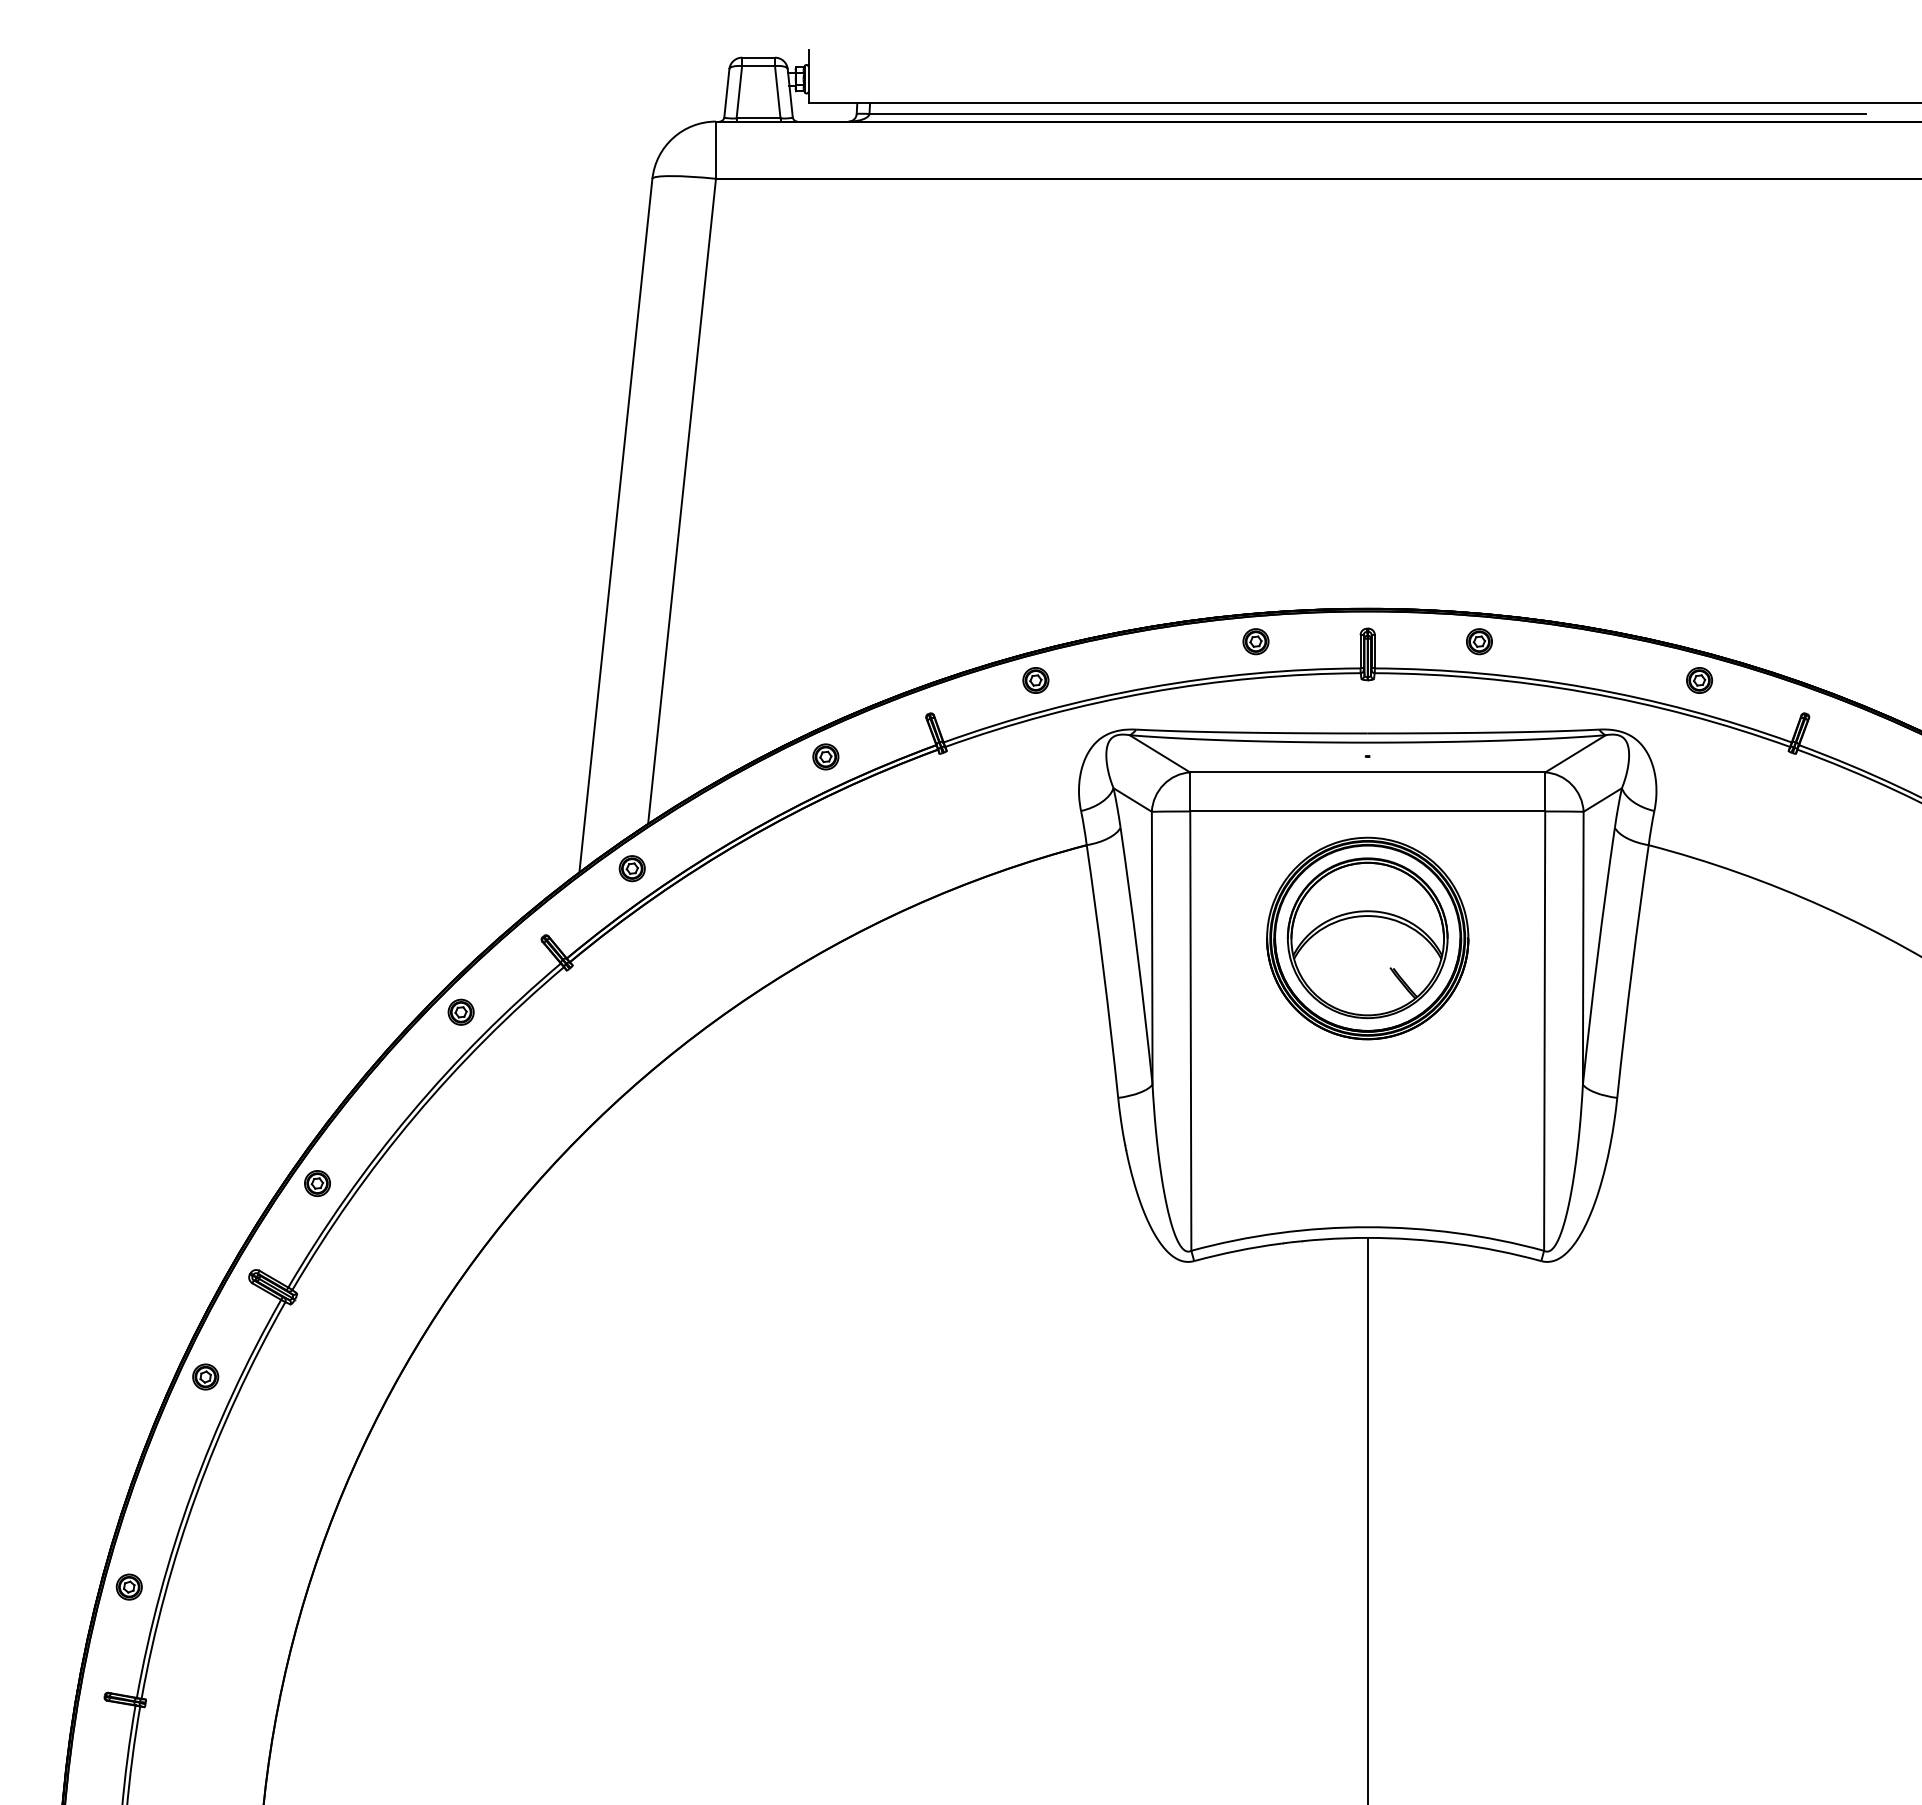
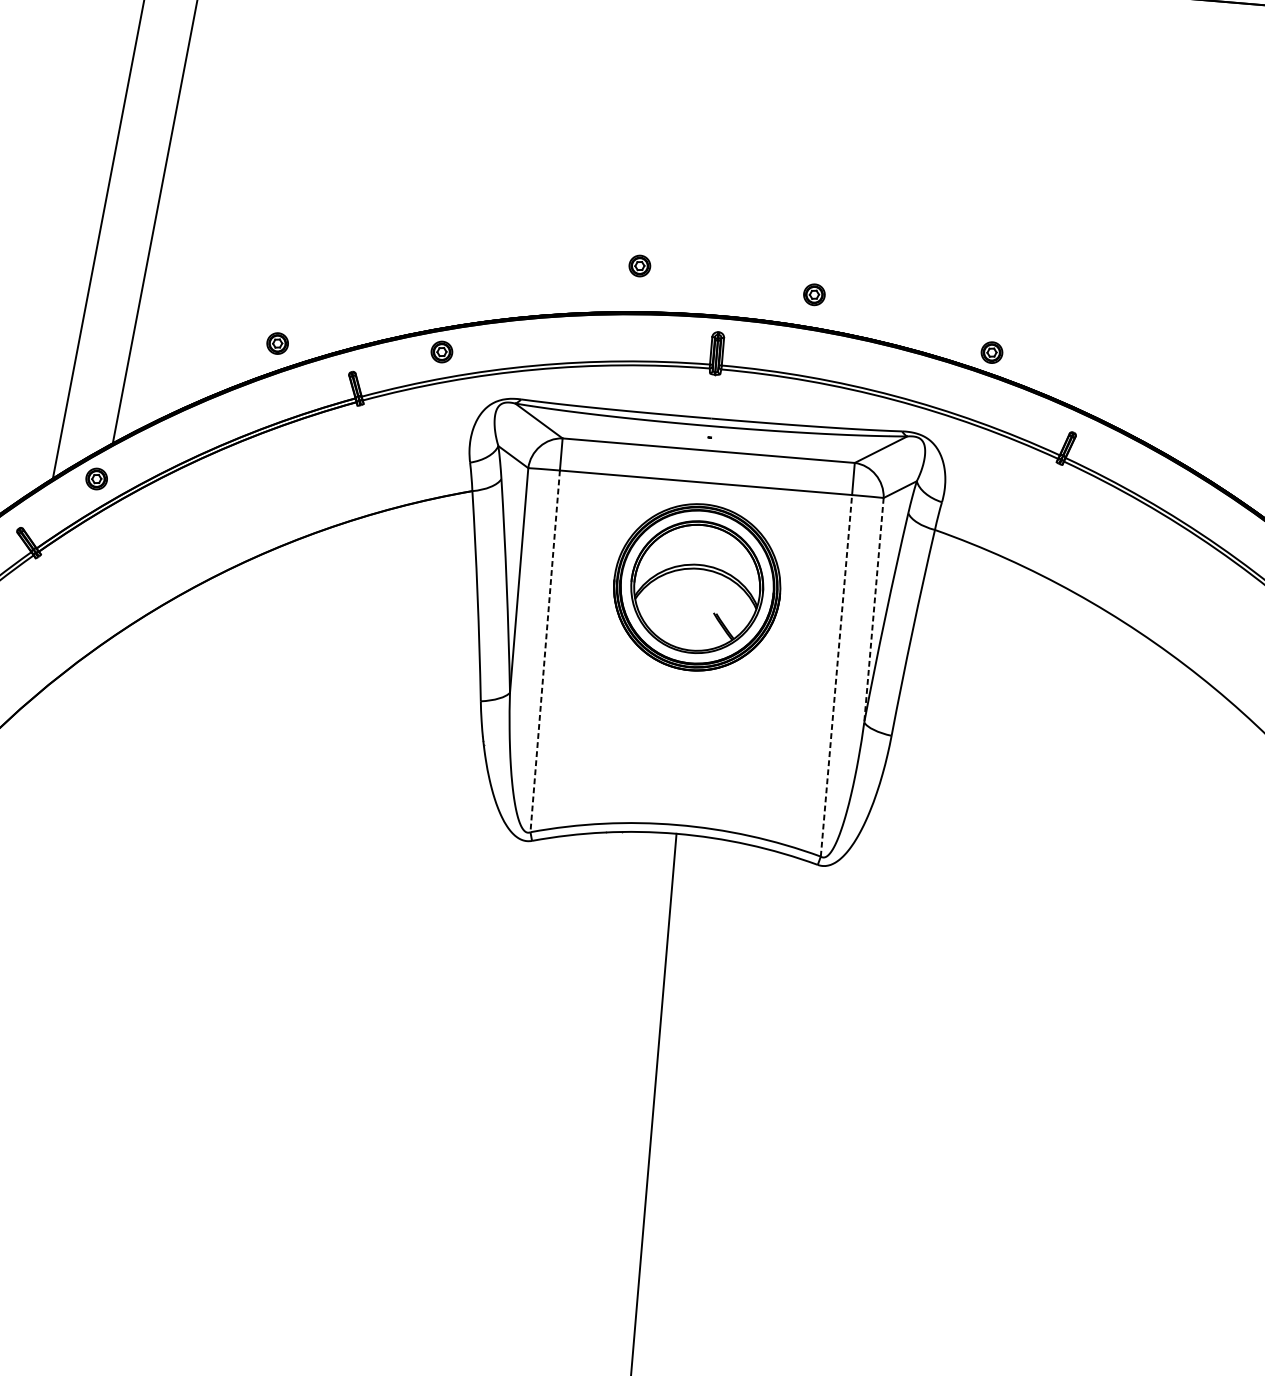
part: (1255, 641) -> (639, 265), moved
part: (1479, 641) -> (814, 294), moved
part: (1699, 680) -> (991, 352), moved
part: (825, 756) -> (277, 343), moved
line: (1583, 948) -> (874, 610), solid -> dashed
line: (1190, 1031) -> (544, 651), solid -> dashed
line: (1544, 1031) -> (836, 676), solid -> dashed

